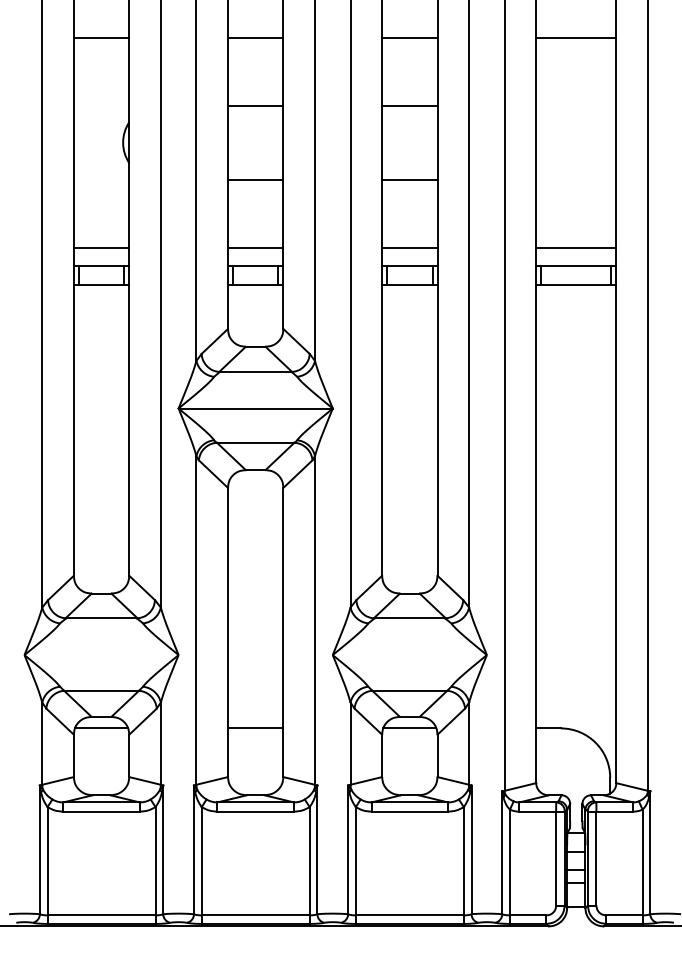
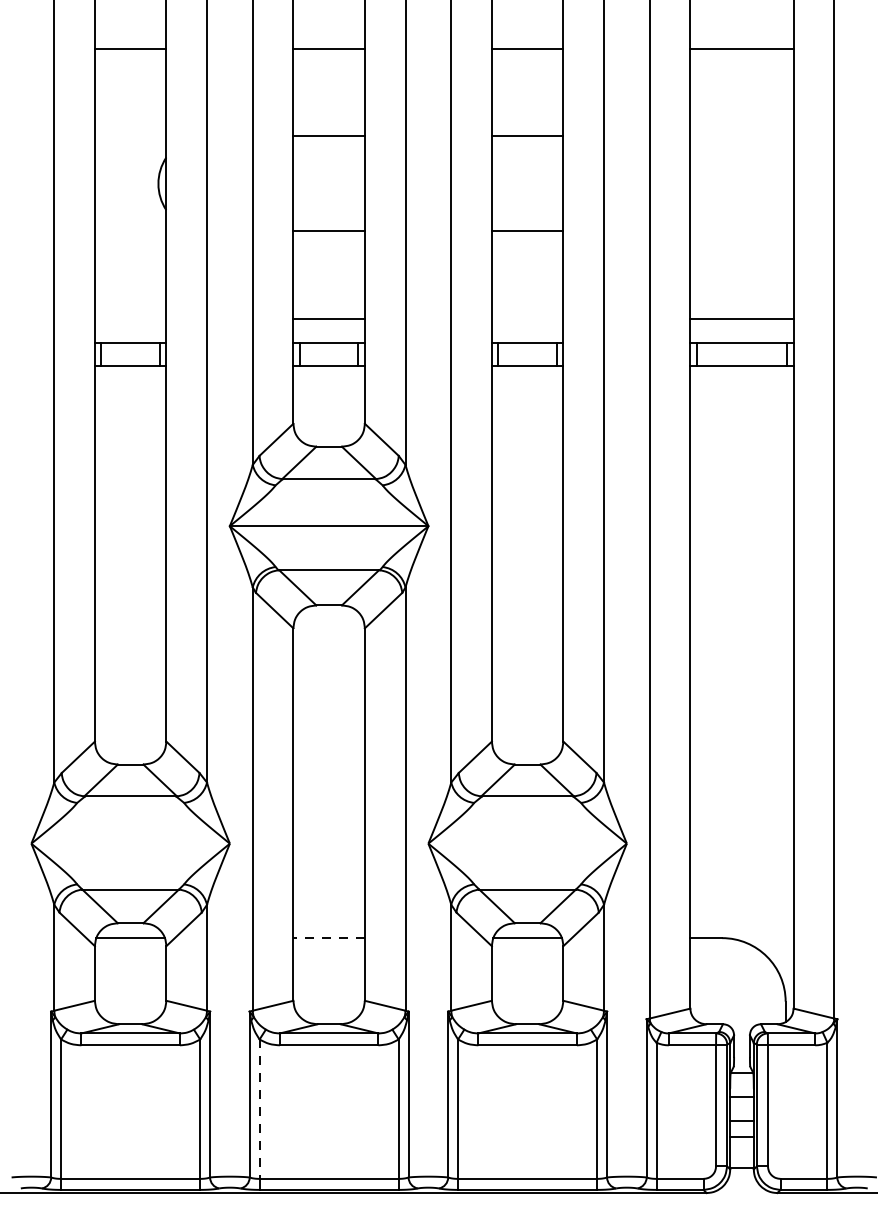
line: (101, 247) -> (130, 318), removed
line: (409, 247) -> (527, 318), removed
line: (255, 728) -> (328, 938), solid -> dashed
line: (201, 861) -> (259, 1109), solid -> dashed

